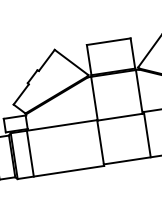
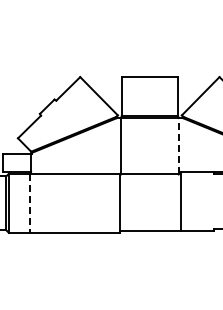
line: (138, 91) -> (178, 145), solid -> dashed
line: (30, 153) -> (29, 203), solid -> dashed

